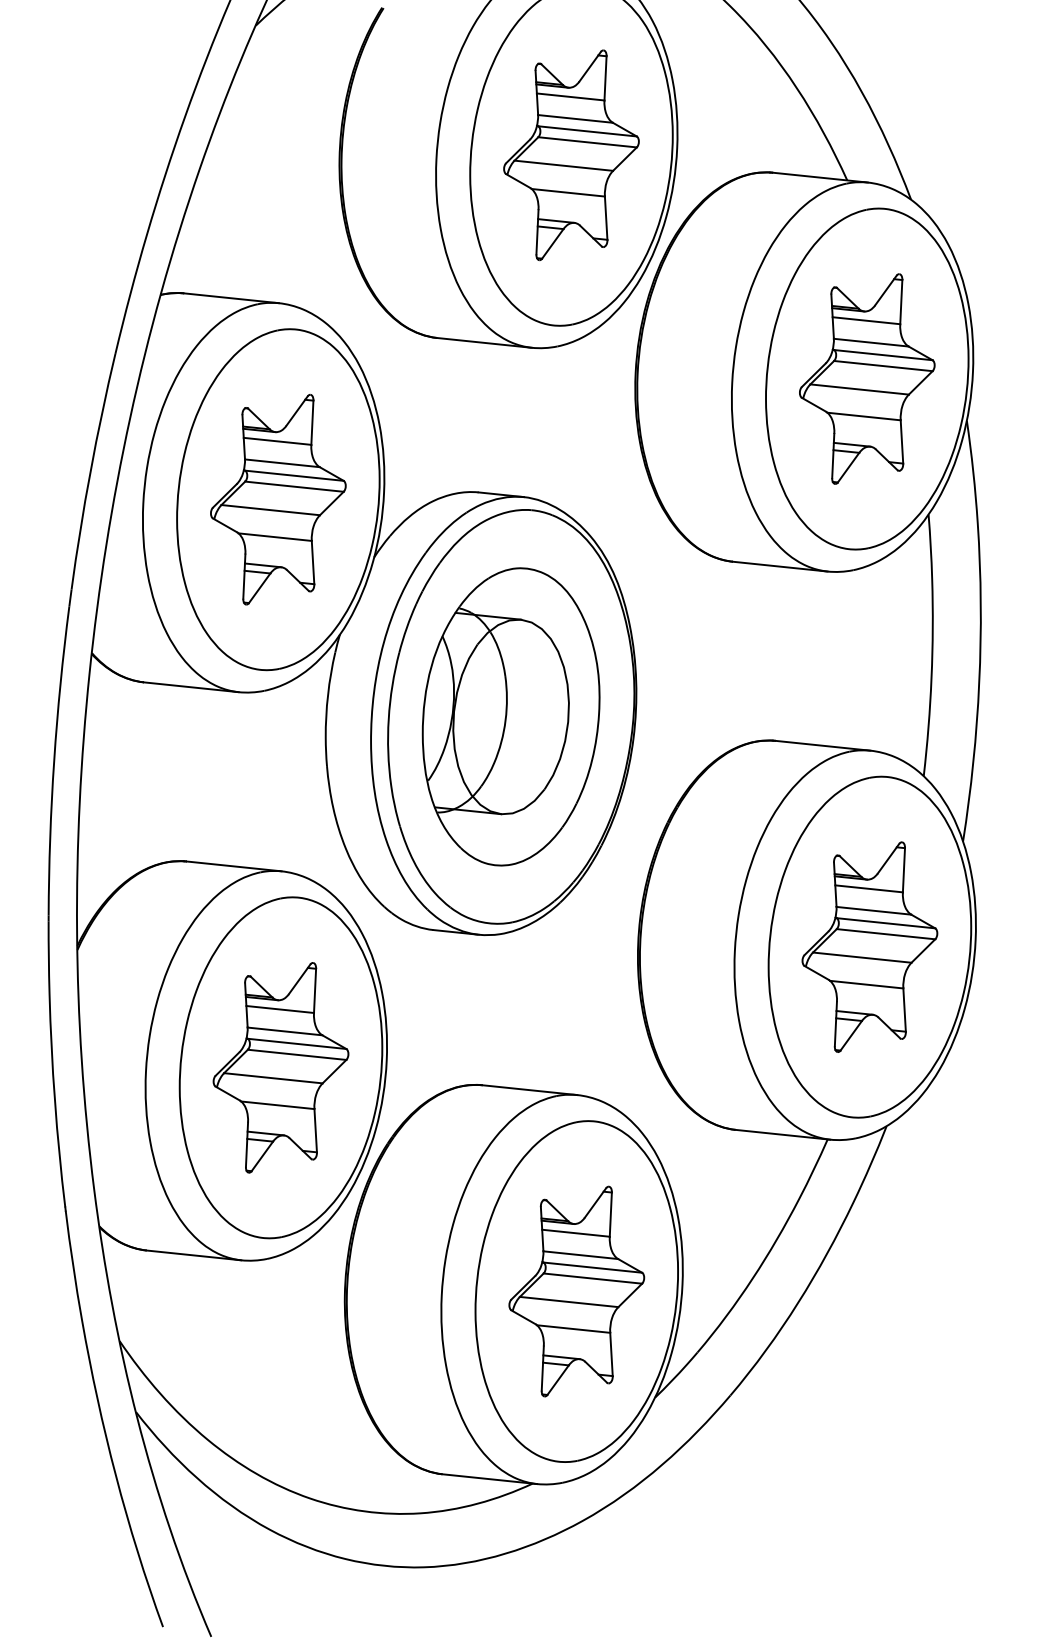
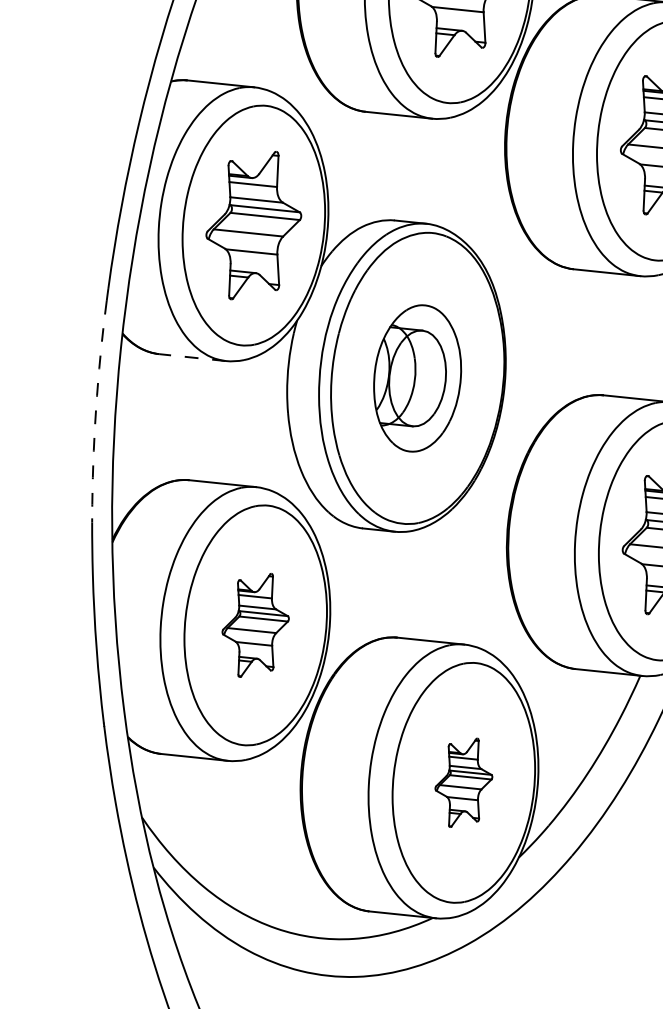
line: (191, 687) -> (192, 357), solid -> dashed
part: (510, 716) -> (417, 378), size x0.7
arc: (54, 760) -> (96, 409), solid -> dashed
part: (280, 1067) -> (255, 625), size x0.7
part: (576, 1291) -> (463, 782), size x0.6

